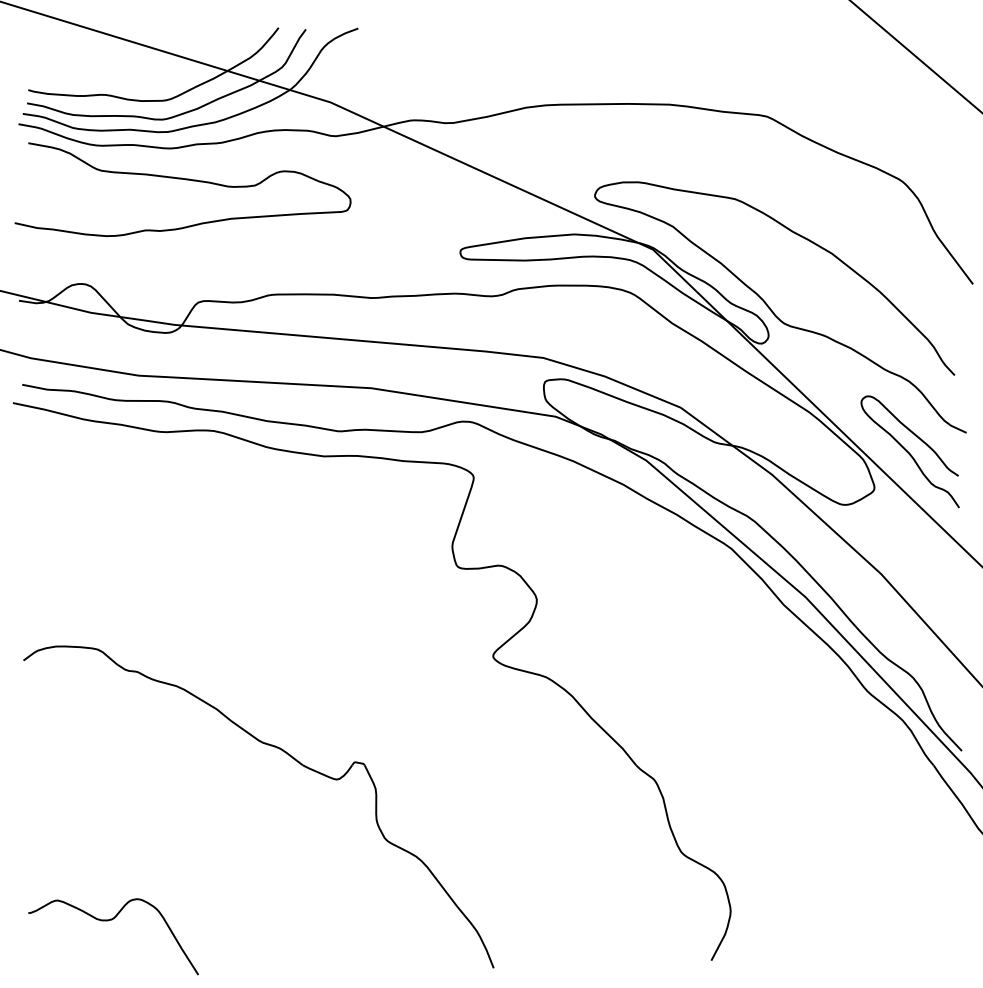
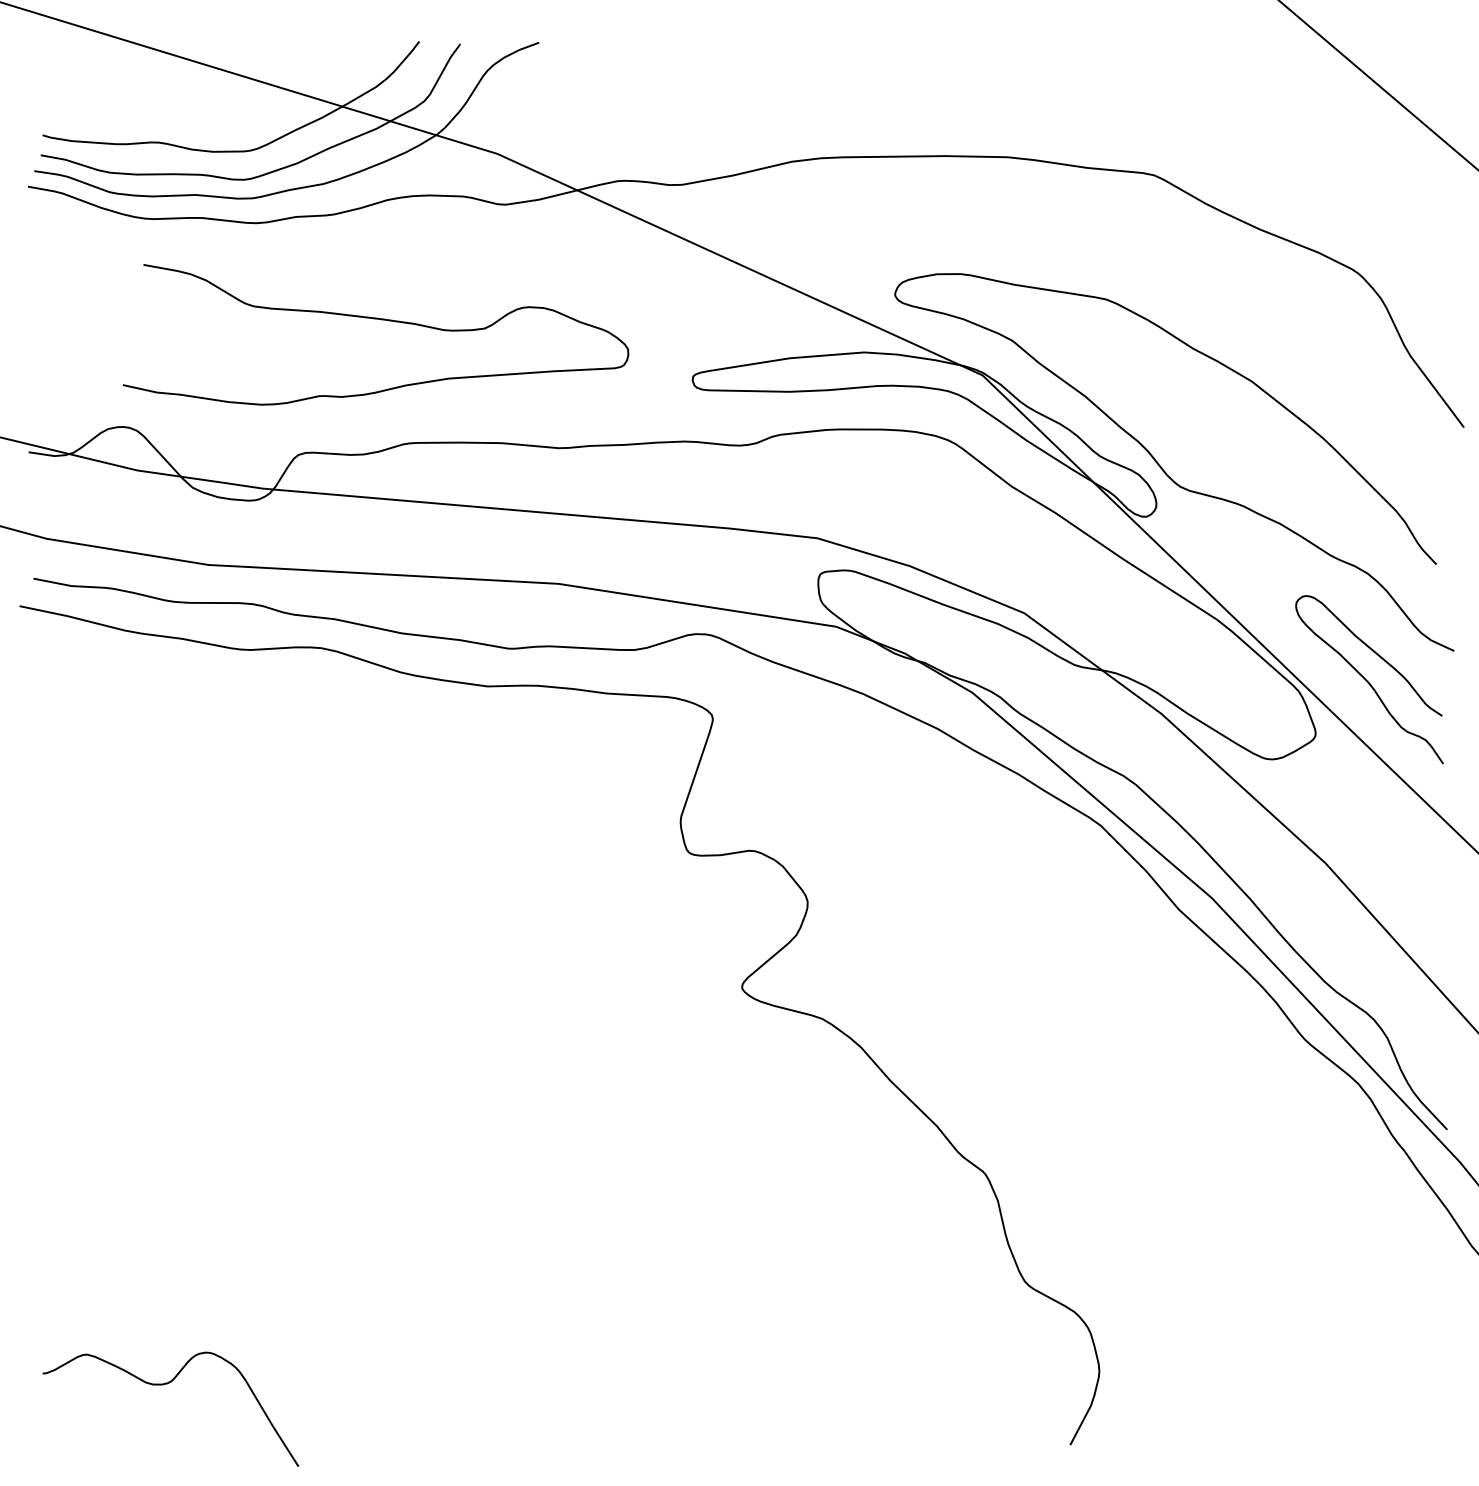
curve: (185, 180) -> (379, 320), moved
part: (294, 760) -> (443, 1143), removed

